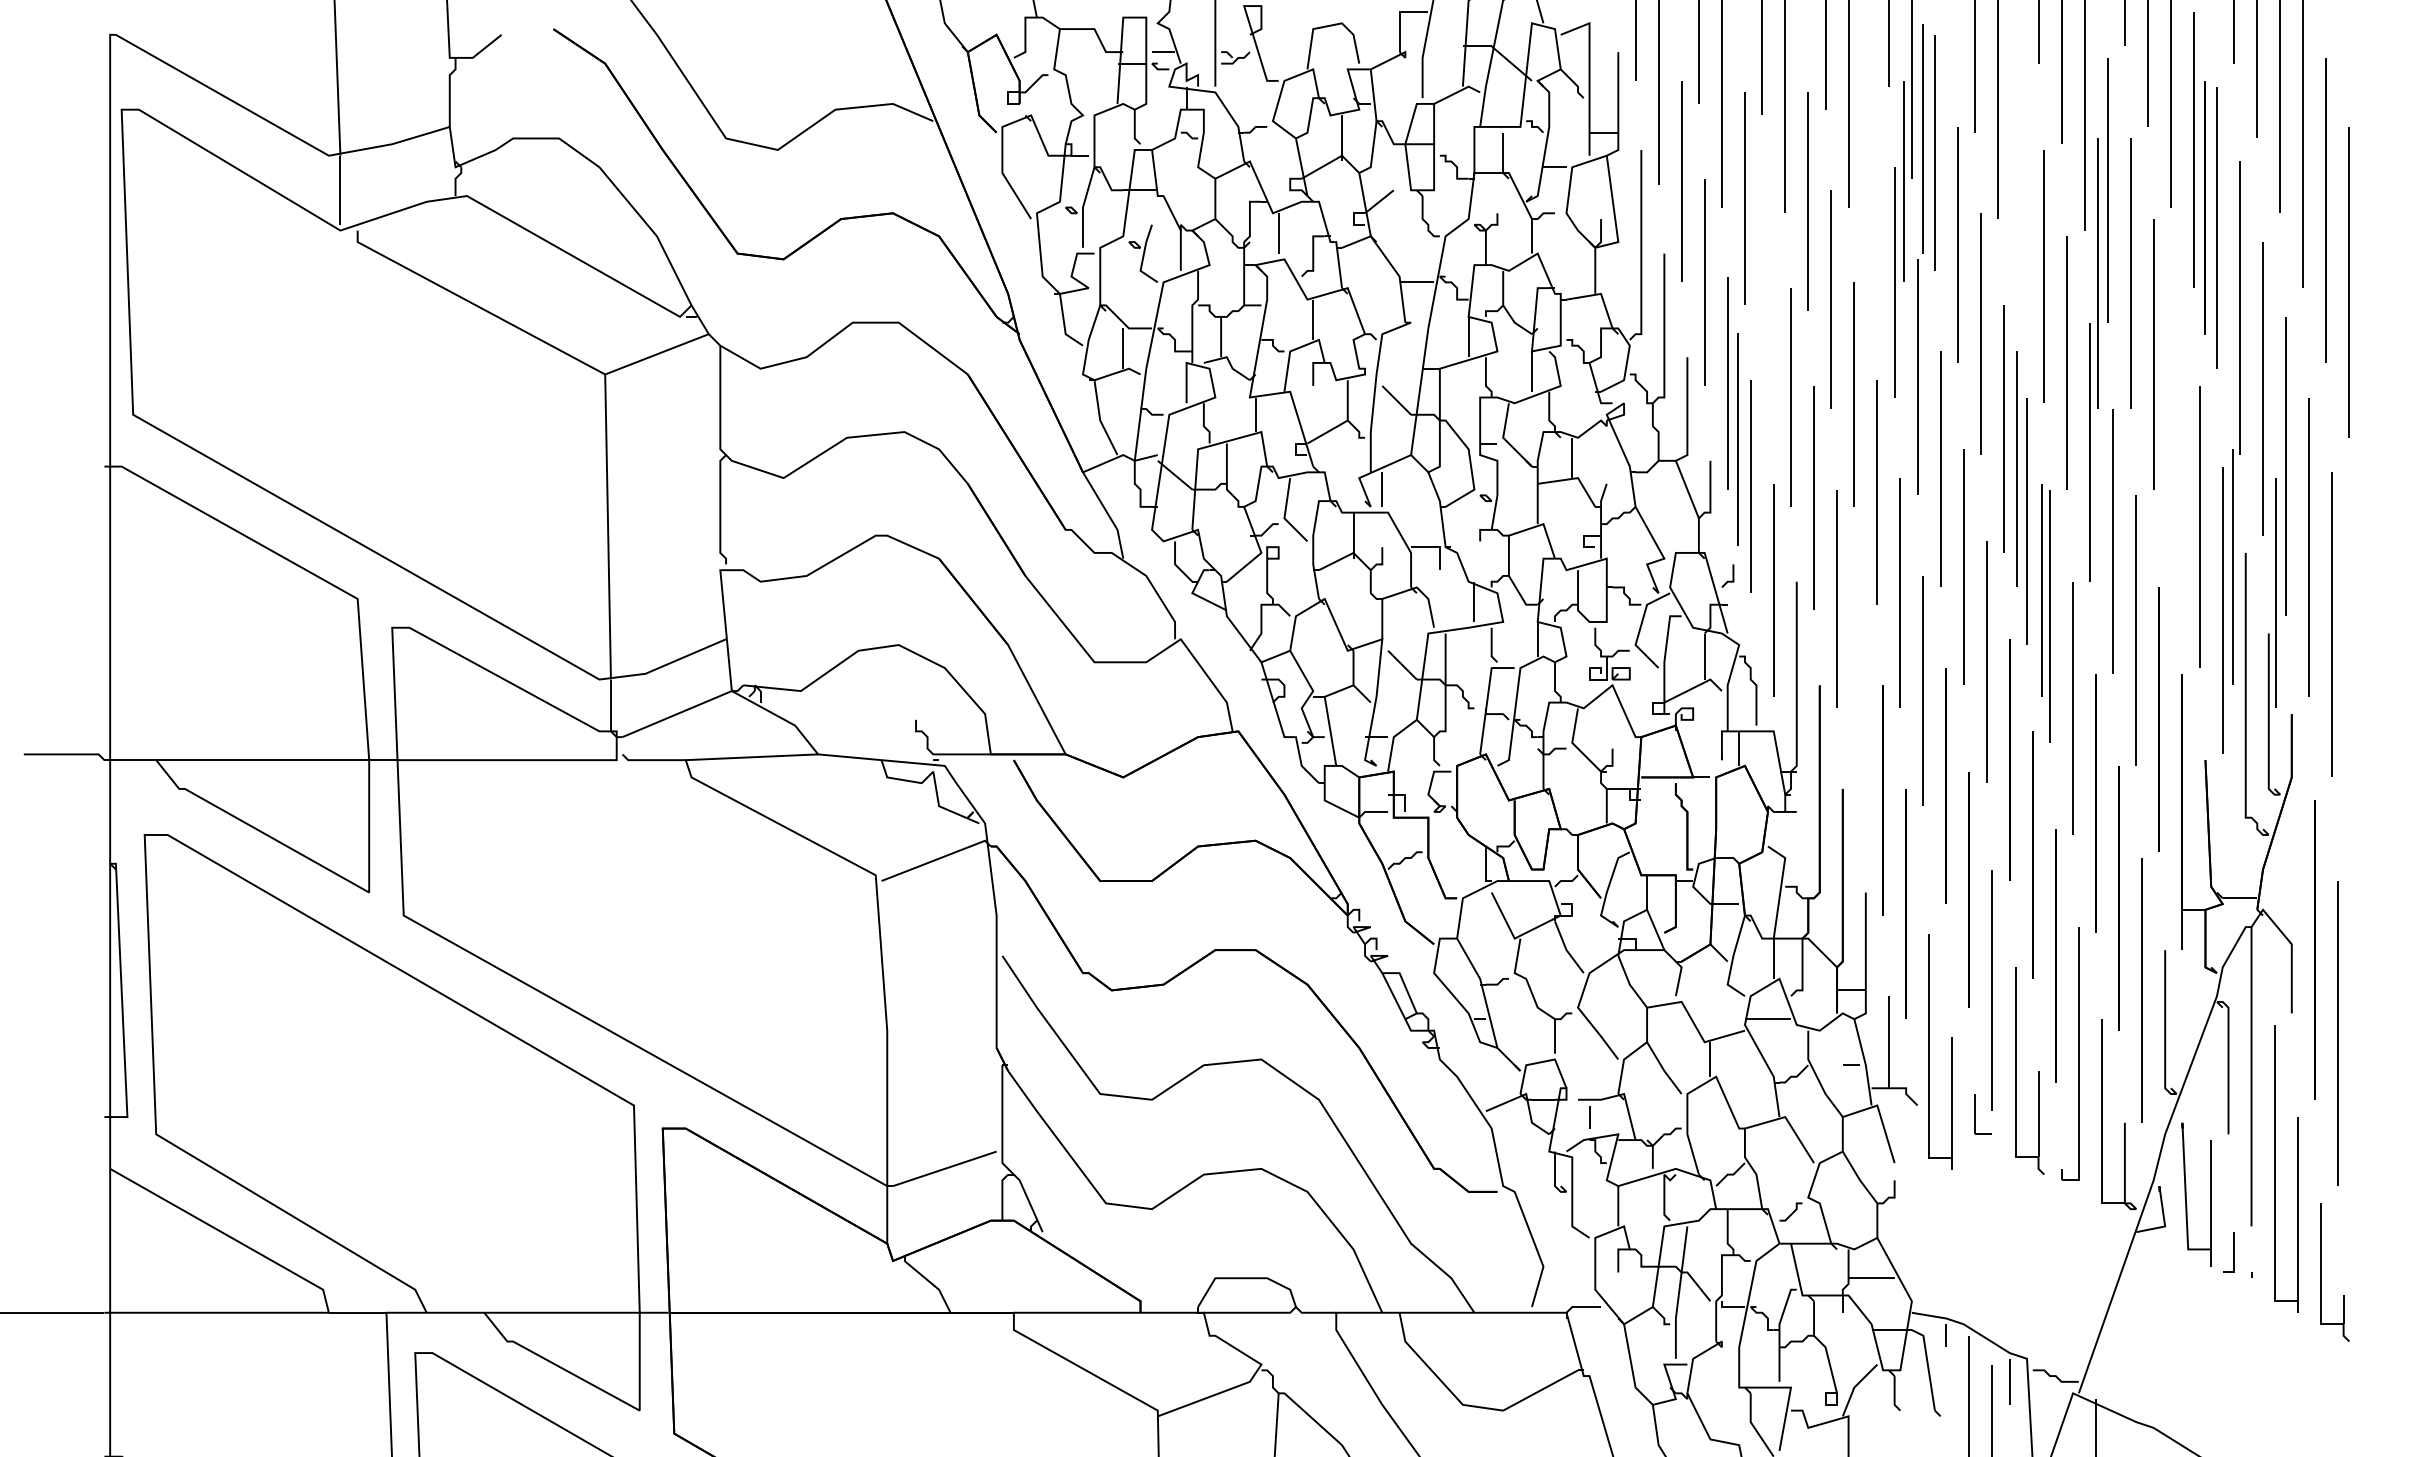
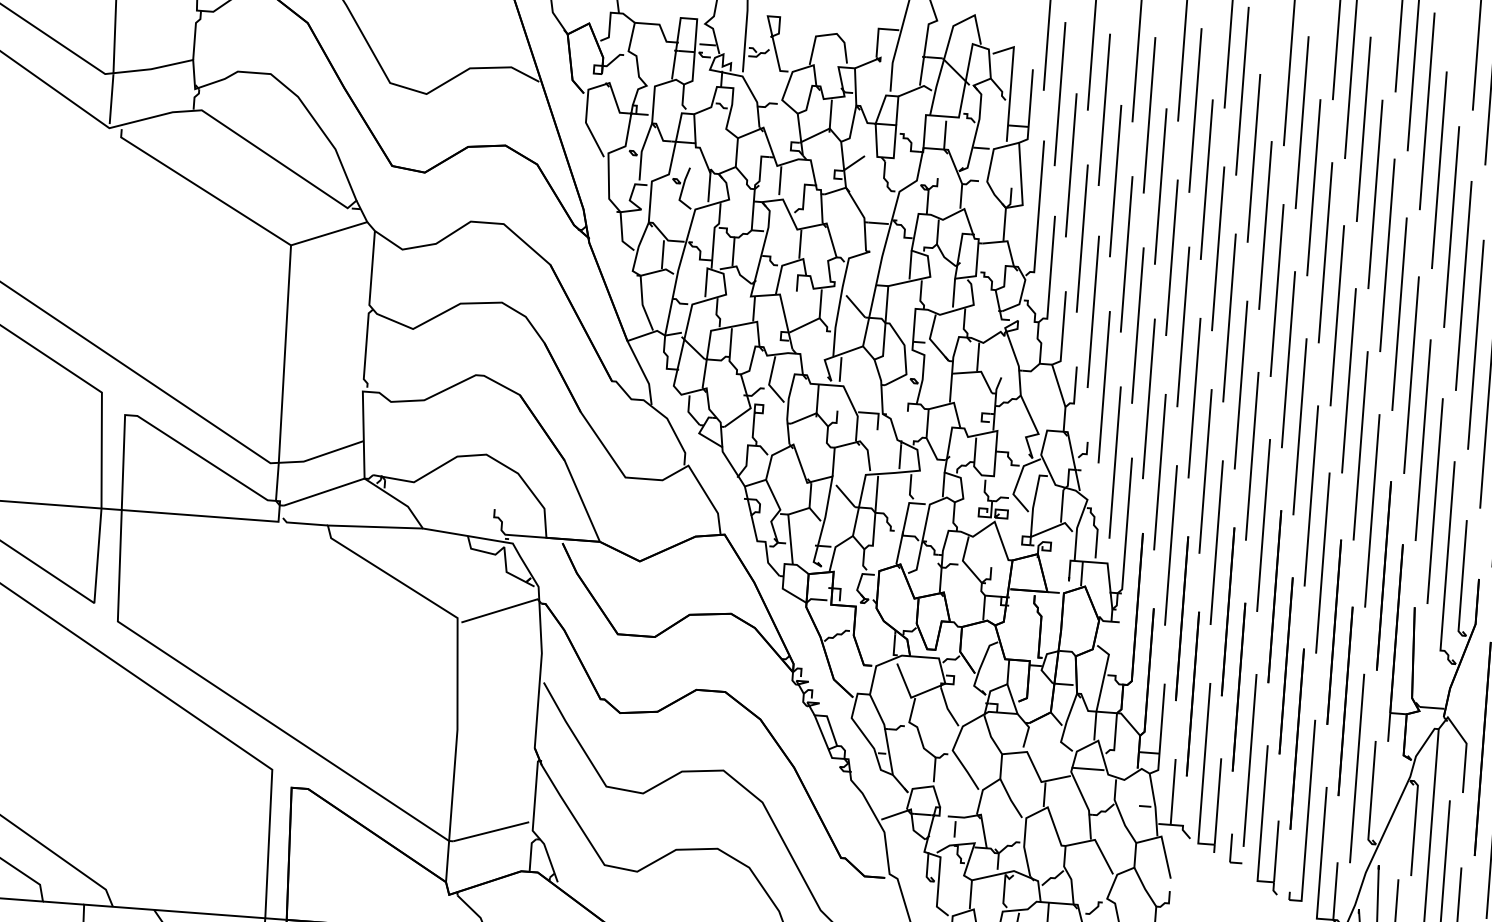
line: (1922, 138) -> (1245, 147), removed
line: (1903, 181) -> (1229, 177), removed
line: (1871, 187) -> (1206, 179), added
line: (2020, 187) -> (1313, 187), added
line: (2204, 207) -> (1443, 211), removed
line: (2097, 273) -> (1363, 253), removed
line: (1767, 299) -> (1126, 254), added
line: (2176, 437) -> (1411, 374), added
line: (1737, 439) -> (1097, 352), removed
line: (2016, 468) -> (1295, 388), removed
line: (2232, 566) -> (1444, 470), removed
line: (2041, 590) -> (1306, 477), removed
line: (2275, 592) -> (1473, 491), removed
line: (1859, 699) -> (1170, 545), added
part: (1929, 1051) -> (1204, 767), moved

